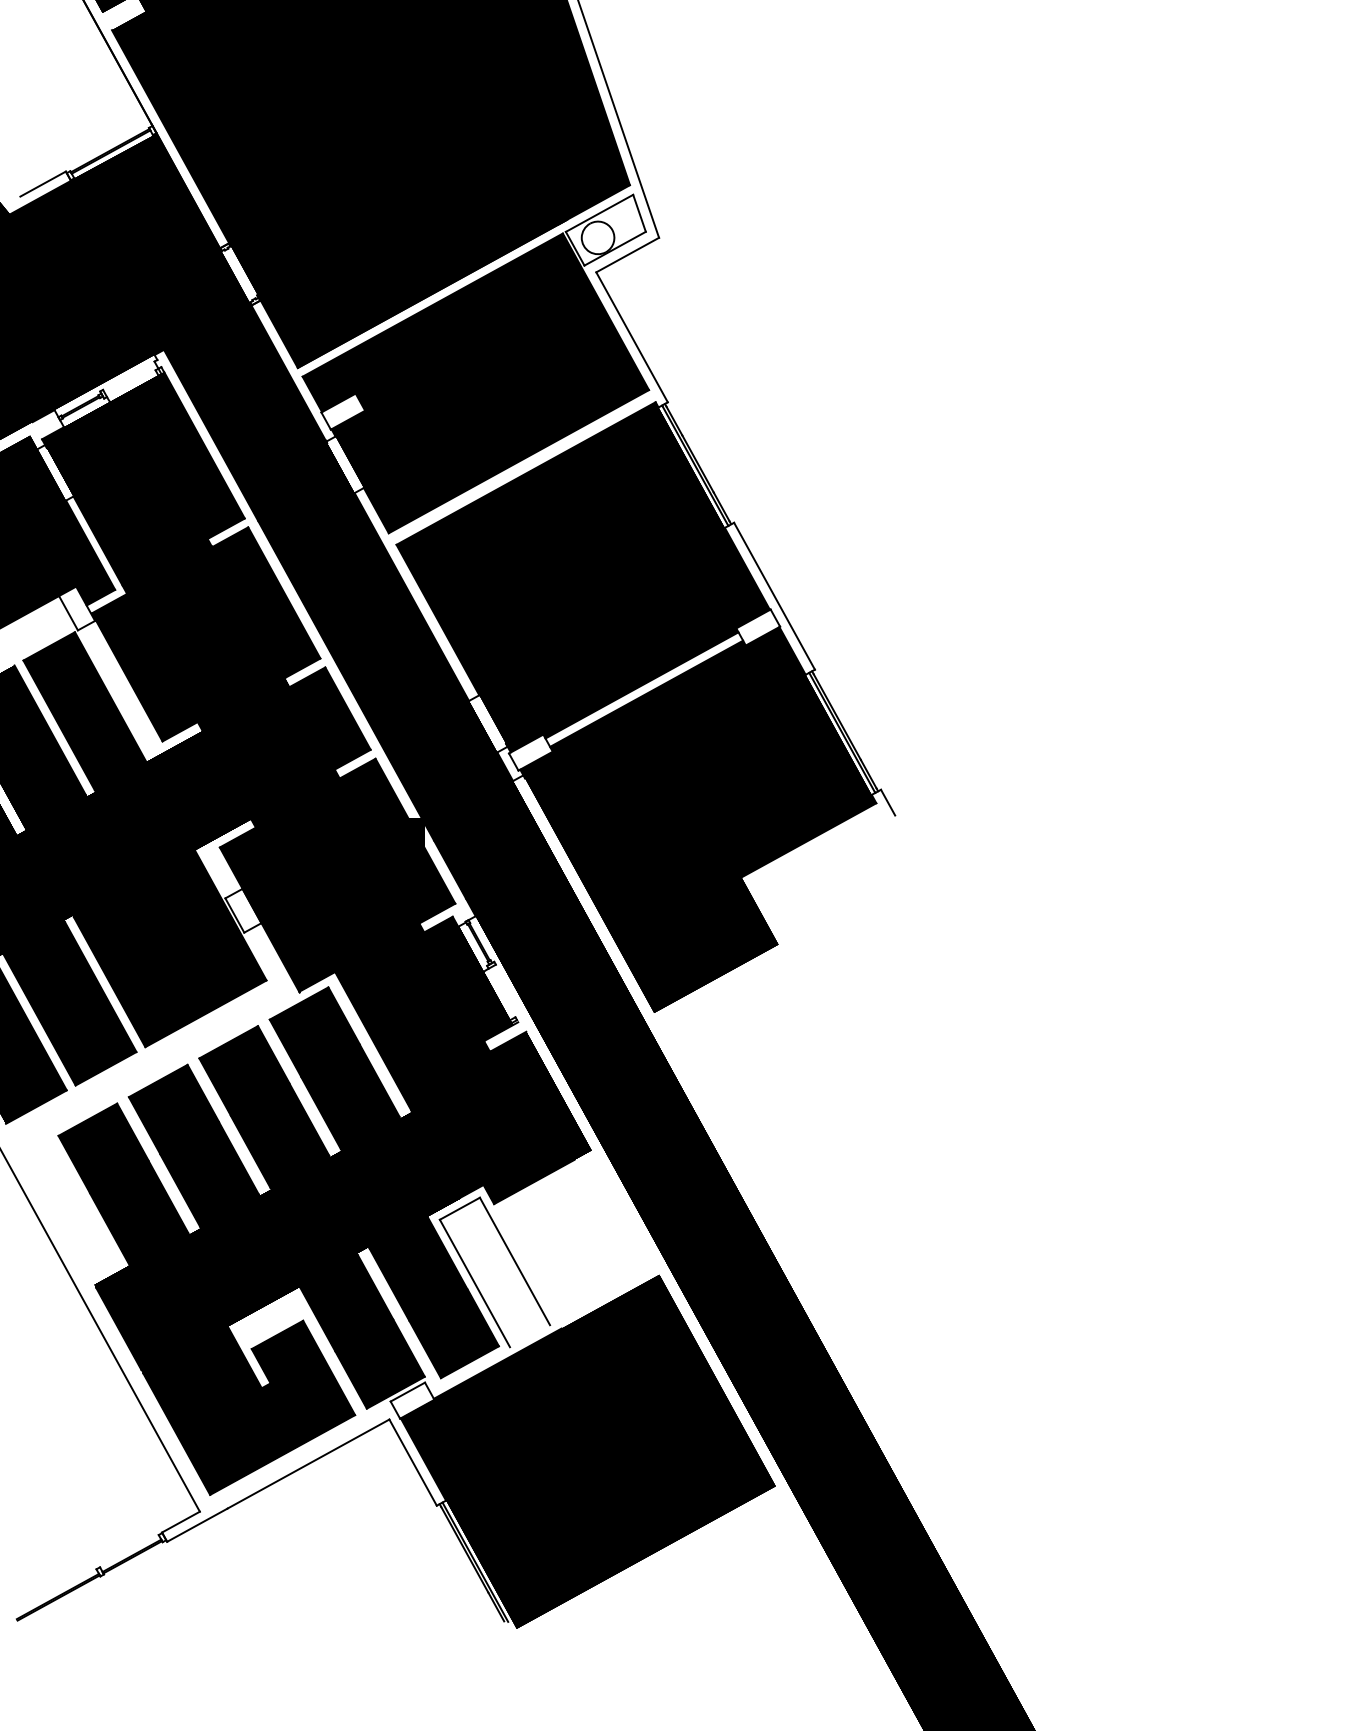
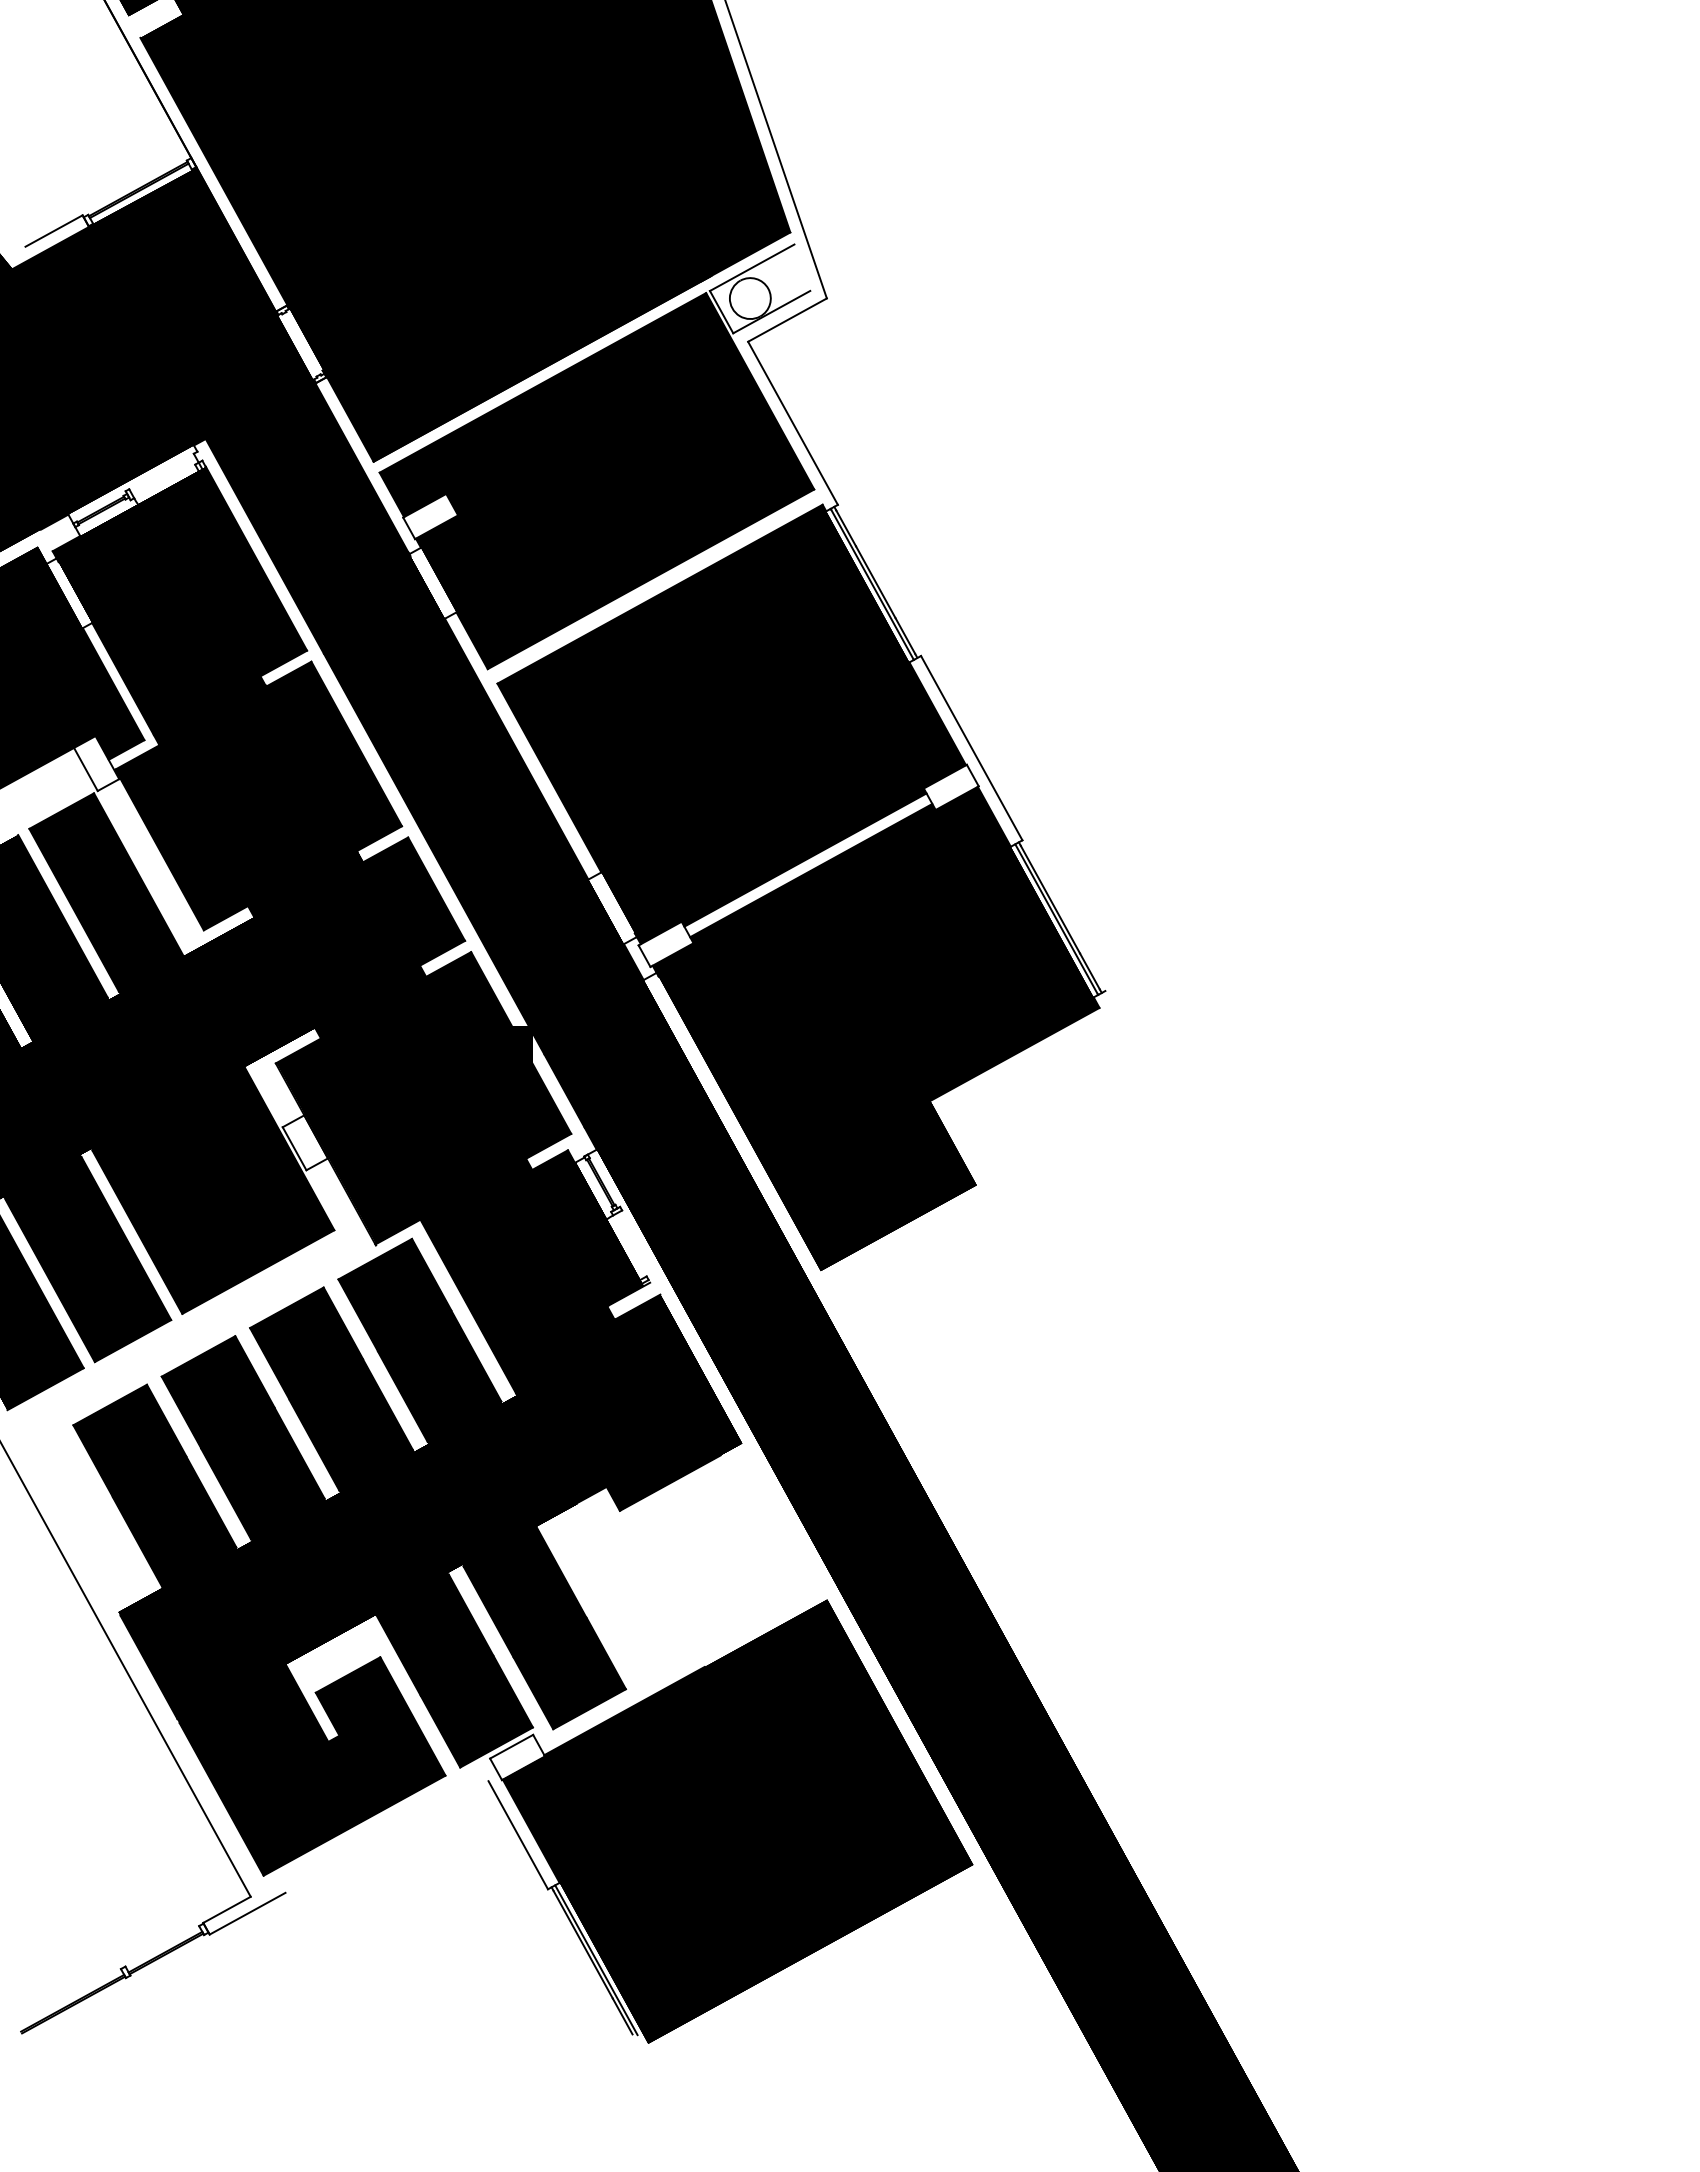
line: (639, 213) -> (802, 267), removed
line: (888, 802) -> (1114, 1007), removed
part: (477, 1285) -> (598, 1612), removed
line: (308, 1463) -> (386, 1836), removed

